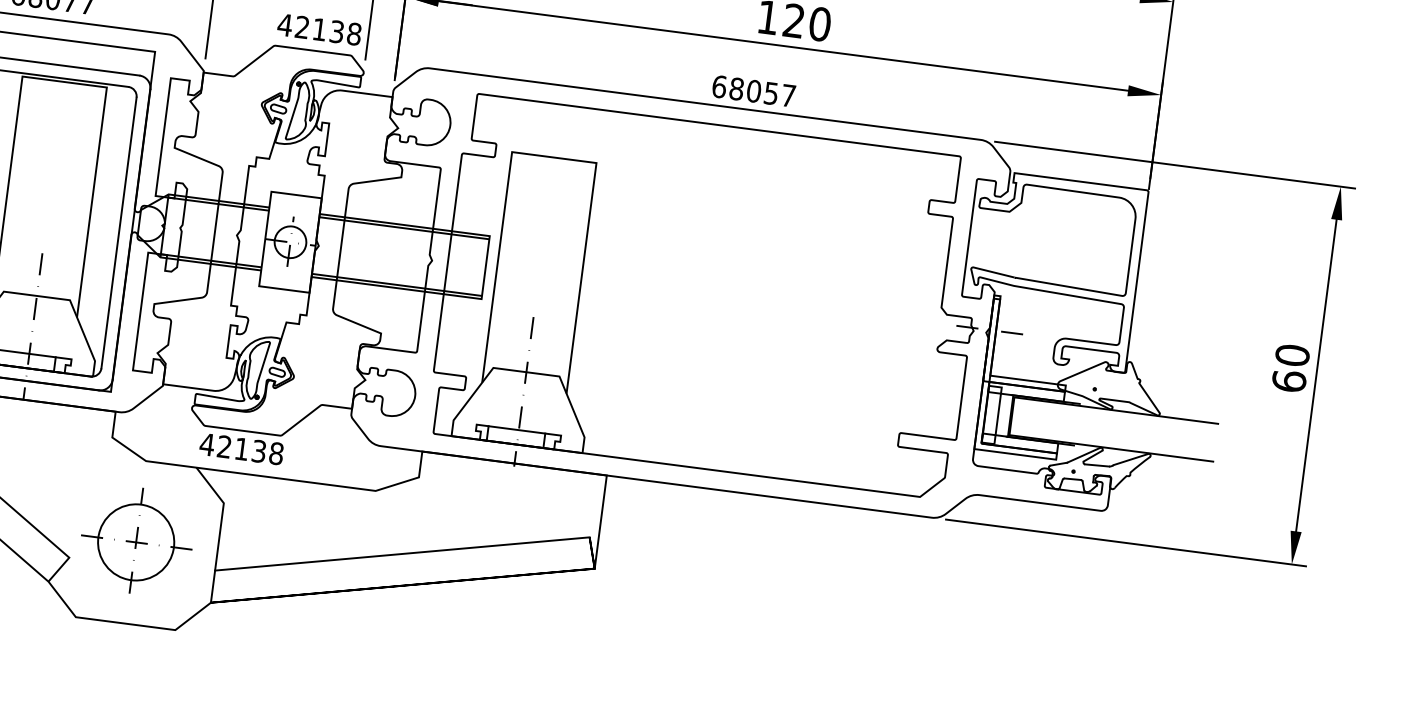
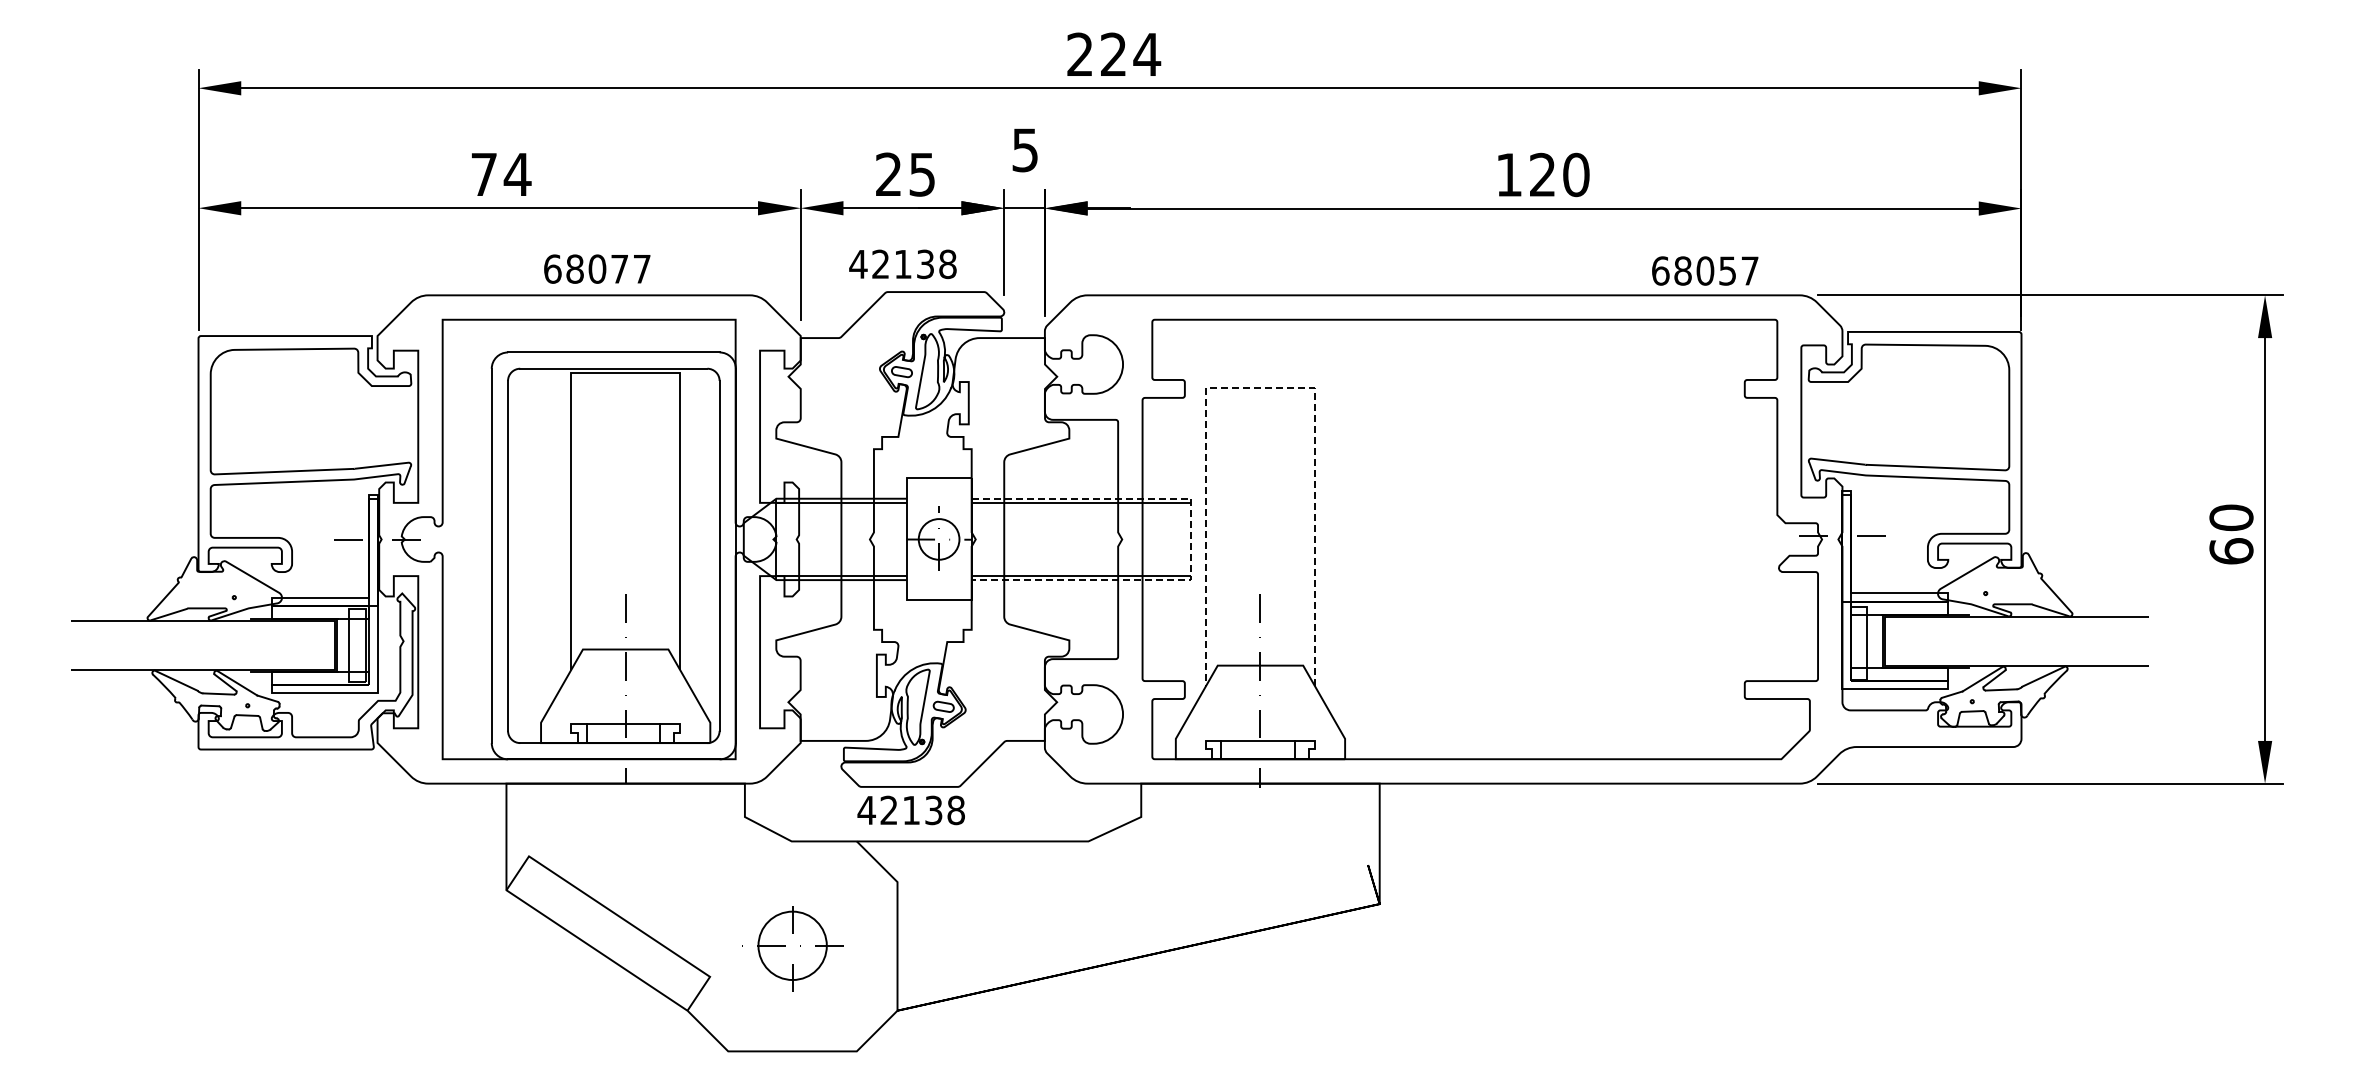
text: (319, 29) -> (902, 264), moved
text: (754, 90) -> (1705, 270), moved
line: (554, 157) -> (1260, 388), solid -> dashed
line: (485, 267) -> (1191, 539), solid -> dashed
part: (136, 540) -> (792, 944), size x0.7
line: (402, 554) -> (1132, 917), removed

